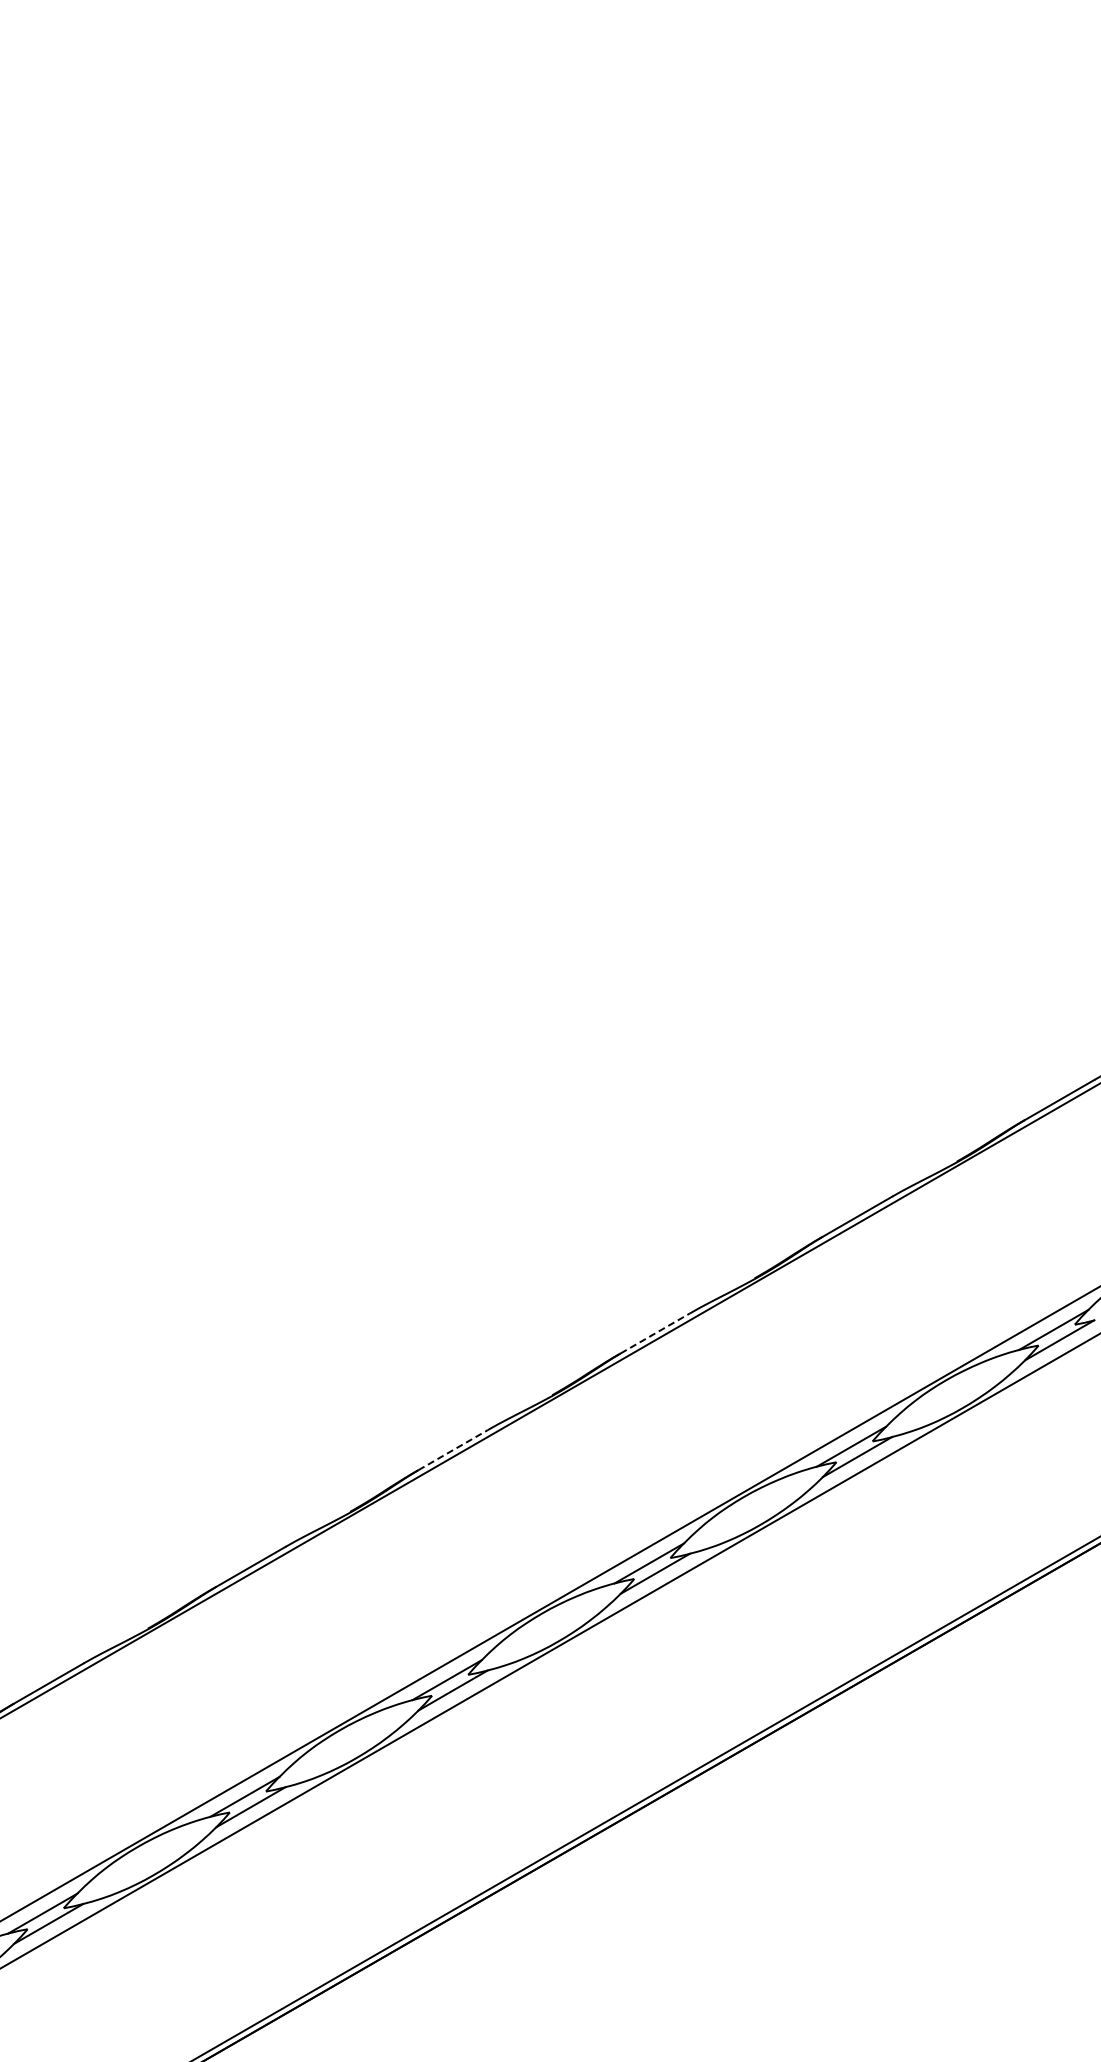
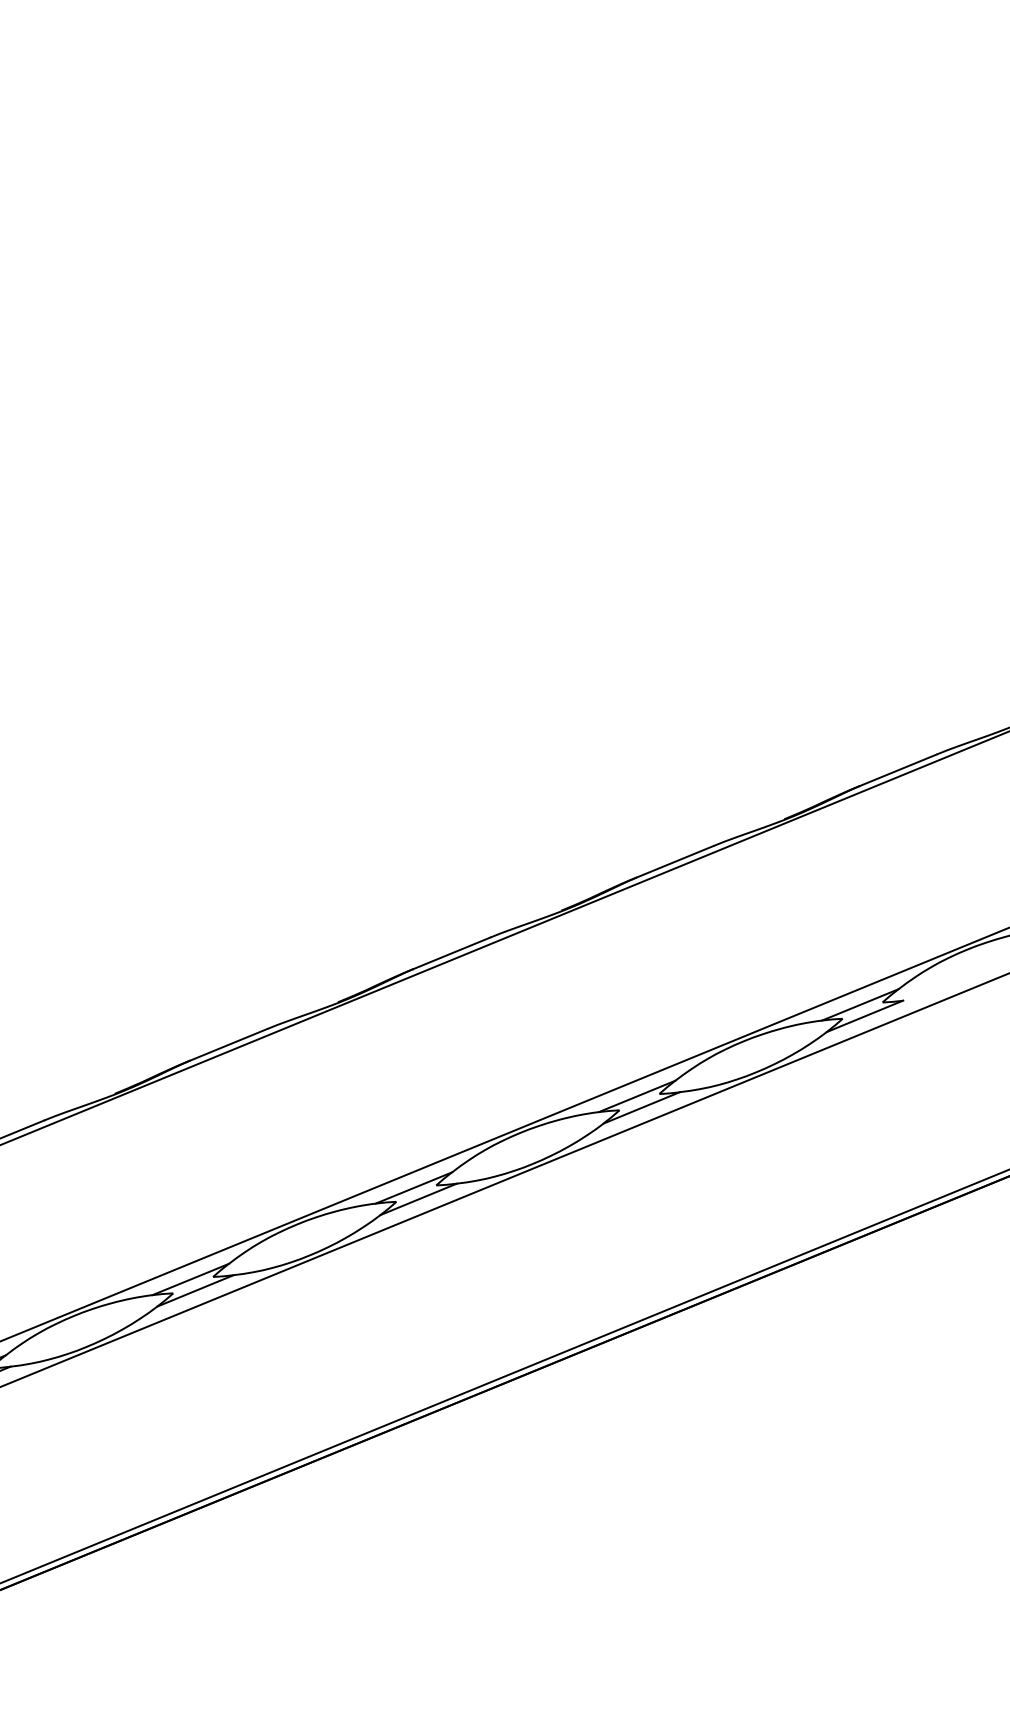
line: (655, 1333) -> (452, 953), dashed -> solid
line: (453, 1449) -> (229, 1044), dashed -> solid

